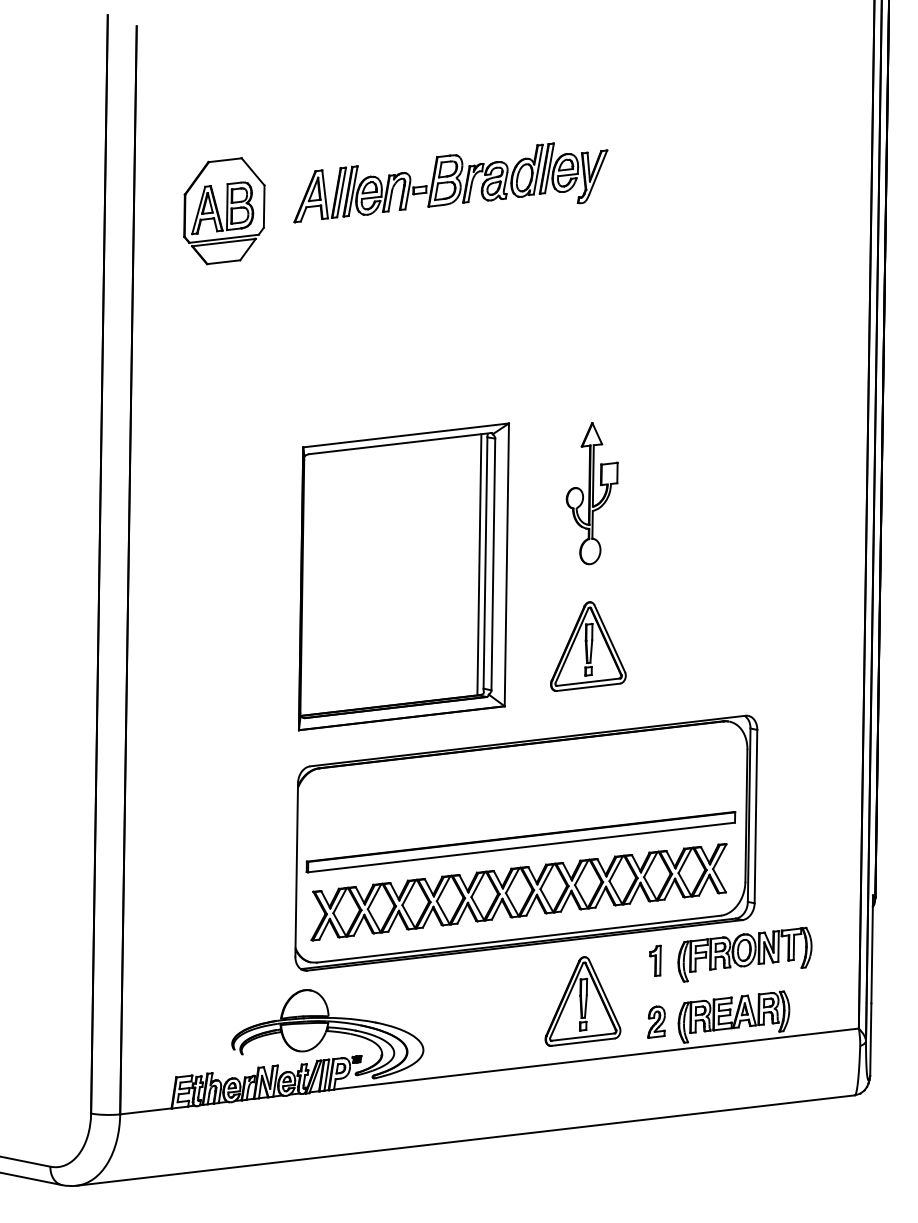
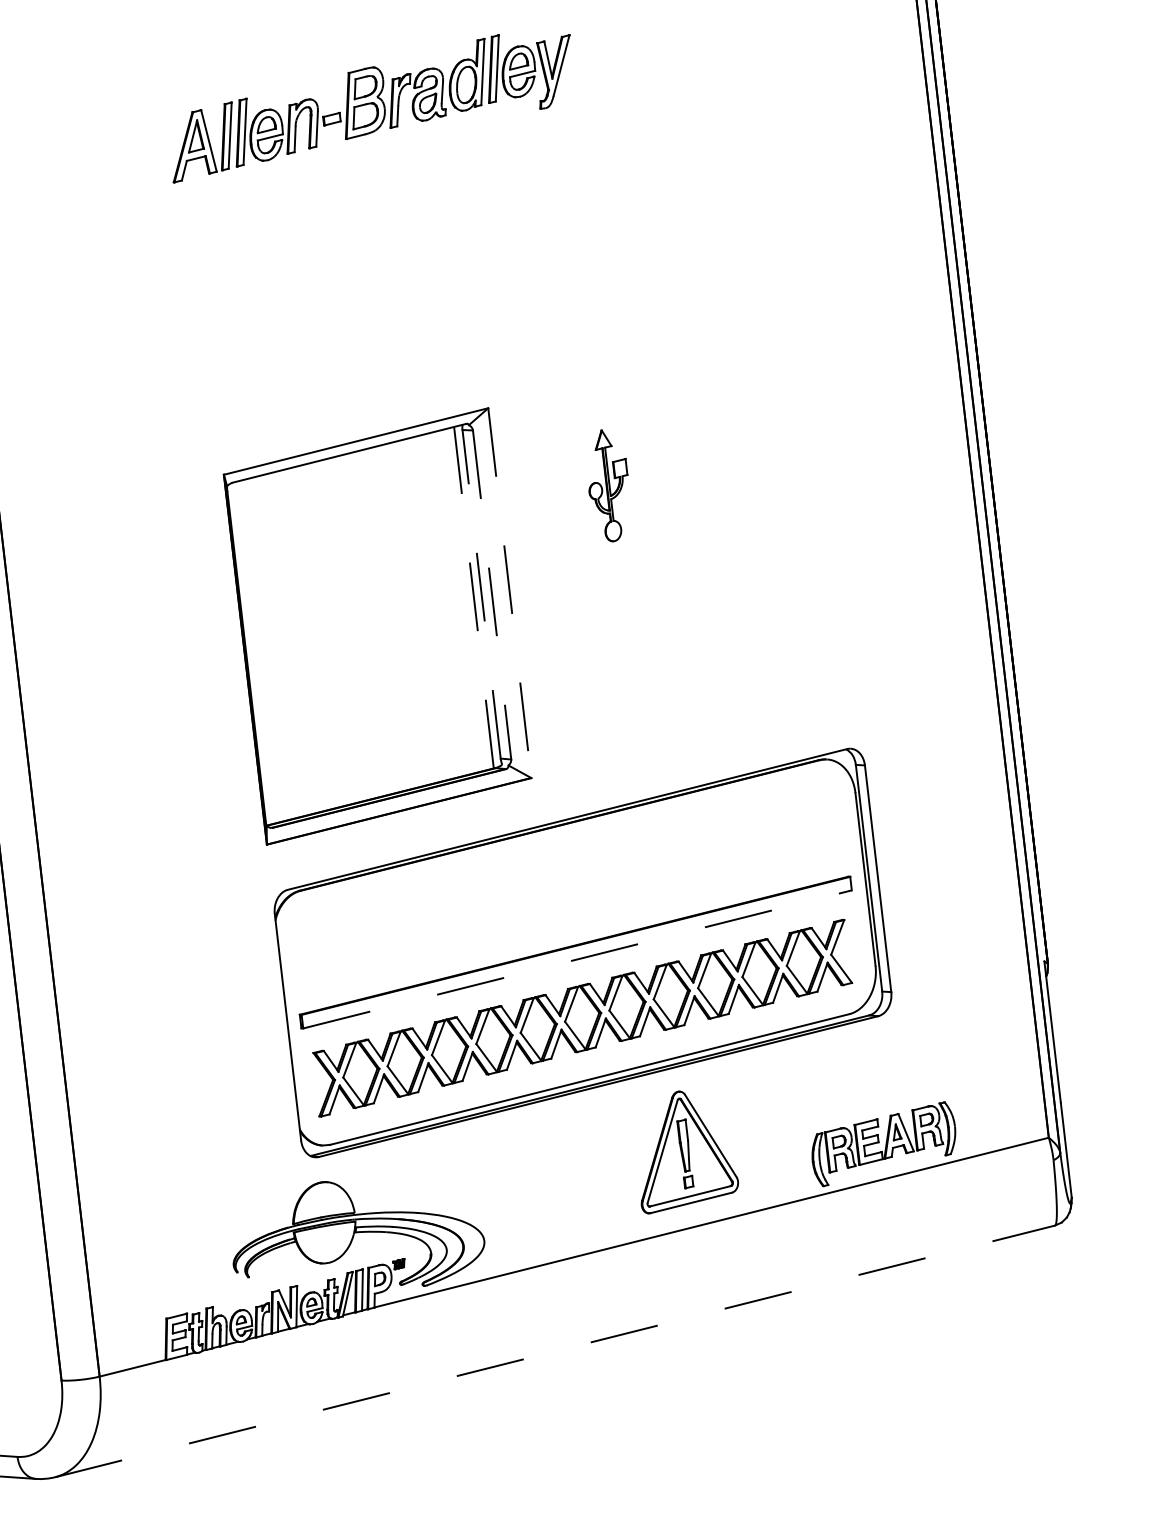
part: (224, 211) -> (80, 180), removed
part: (591, 493) -> (607, 485), size x0.6
line: (485, 562) -> (481, 593), solid -> dashed
line: (479, 564) -> (474, 597), solid -> dashed
line: (493, 564) -> (492, 594), solid -> dashed
line: (506, 565) -> (509, 594), solid -> dashed
part: (588, 646) -> (630, 685), removed
line: (521, 847) -> (577, 959), solid -> dashed
part: (744, 954) -> (886, 1060), removed
part: (655, 960) -> (771, 1083), removed
part: (656, 1021) -> (783, 1163), removed
line: (465, 1140) -> (554, 1351), solid -> dashed

